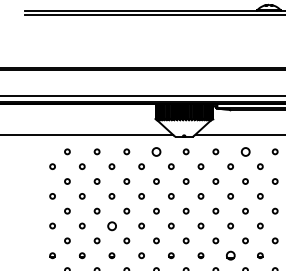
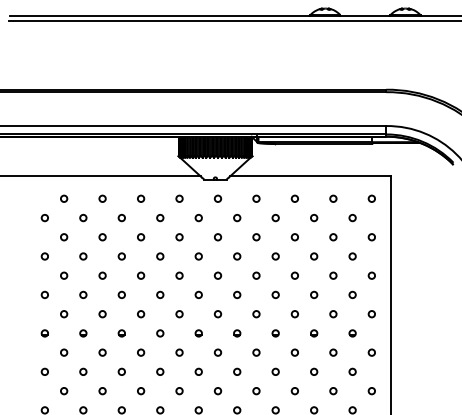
circle: (156, 151) -> (179, 198), size x0.62
circle: (245, 151) -> (294, 198), size x0.62
circle: (111, 225) -> (121, 294), size x0.62
part: (230, 255) -> (275, 333), size x0.62

